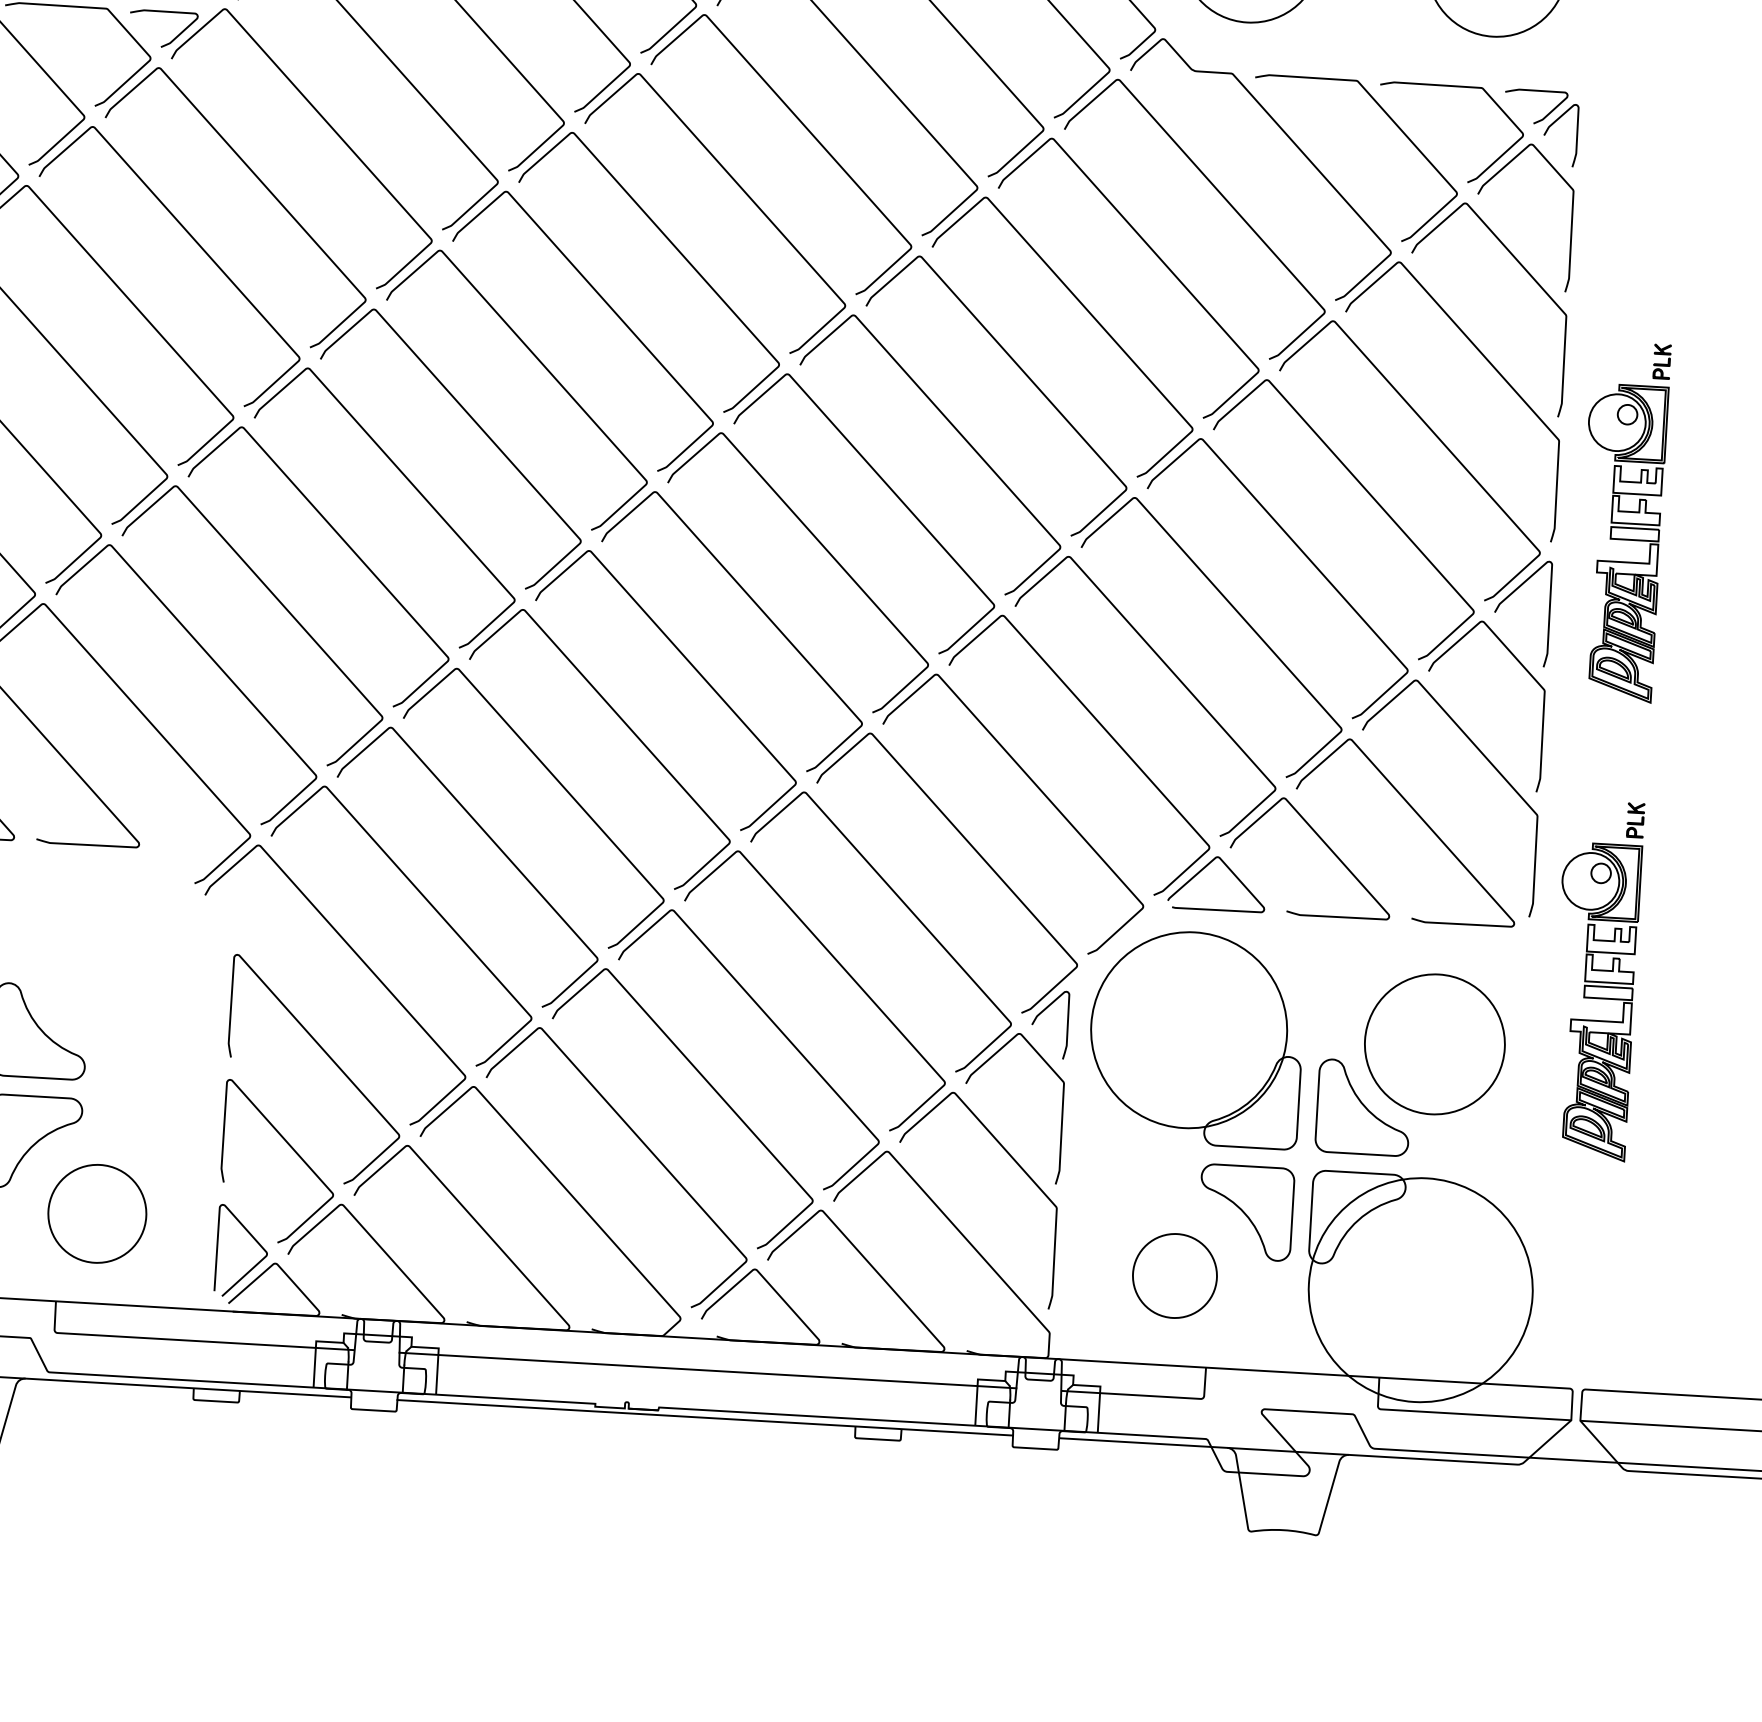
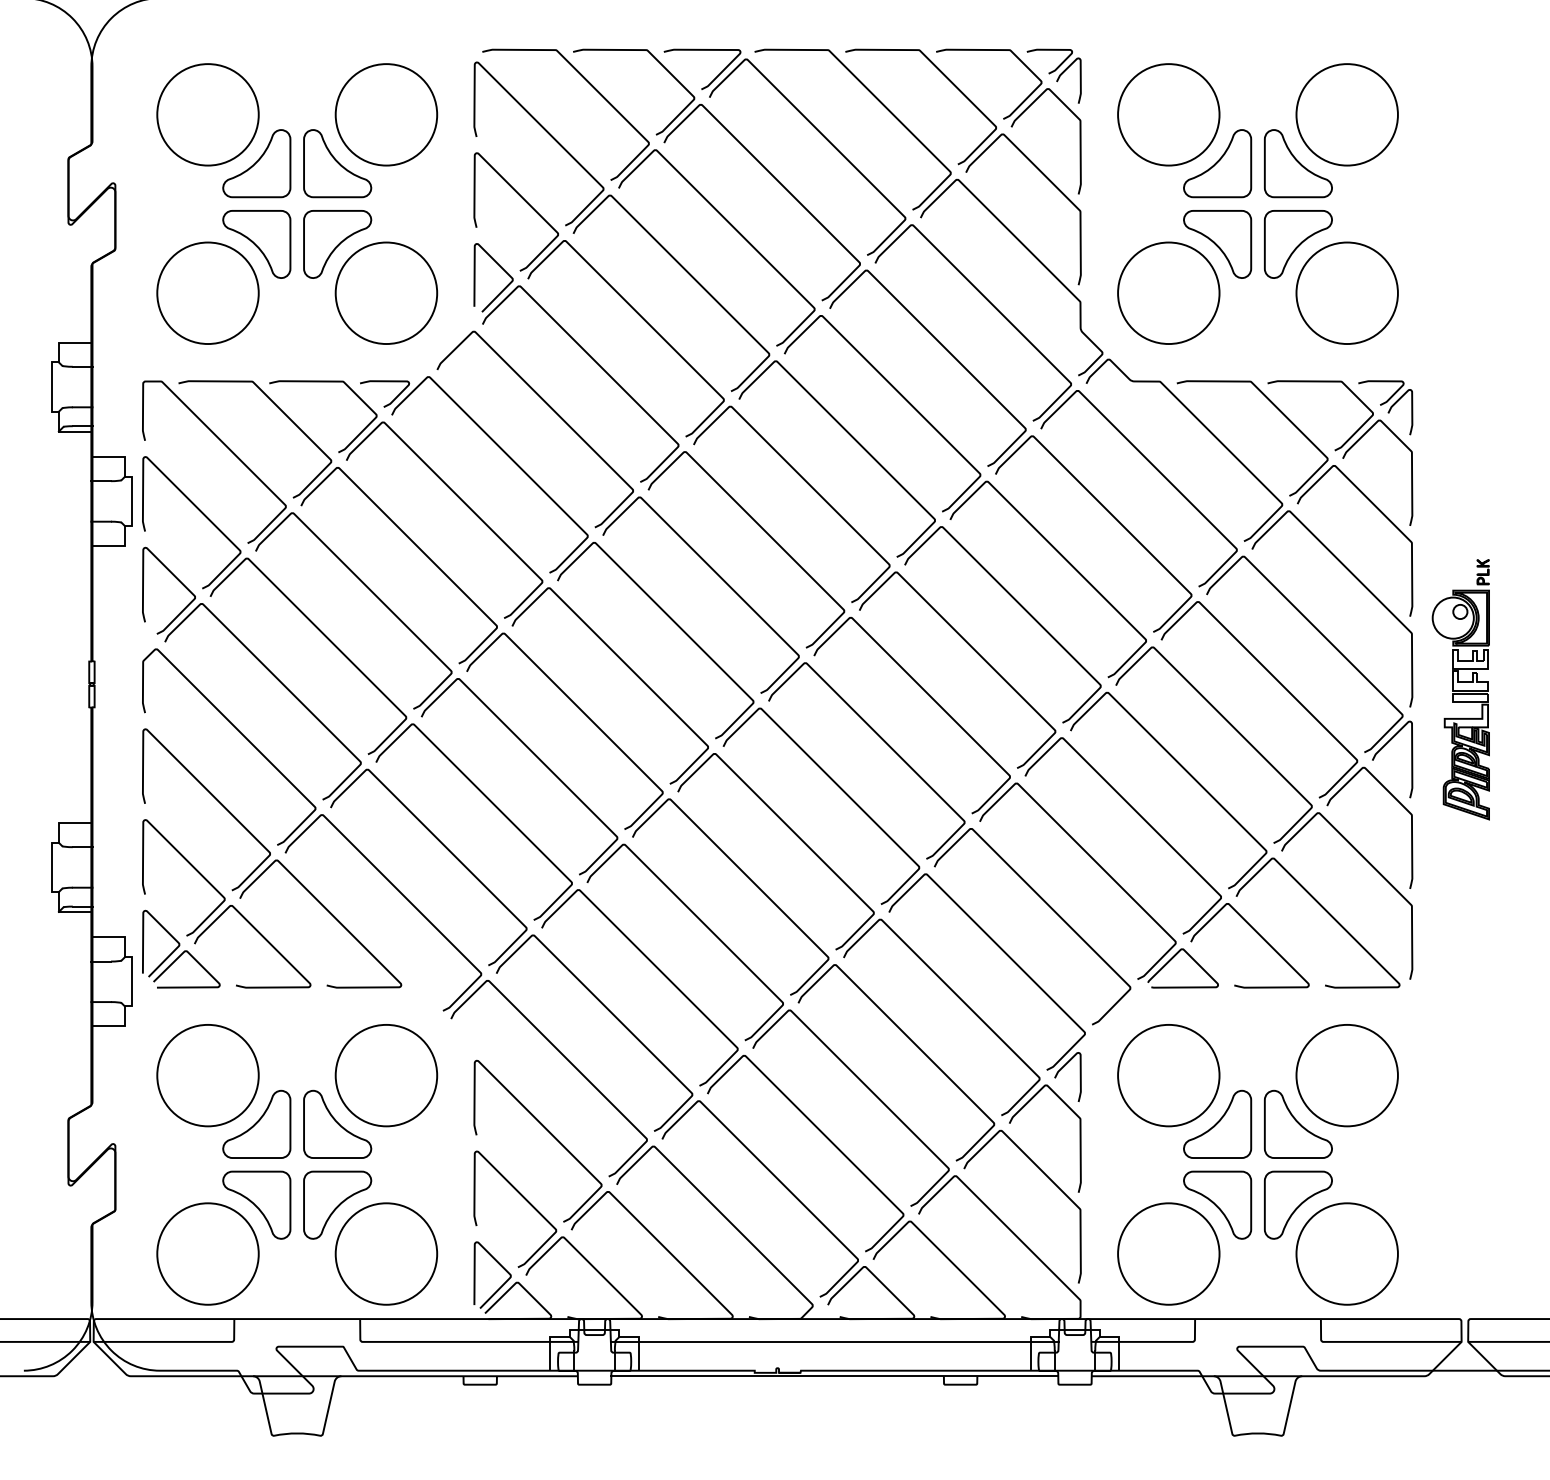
circle: (111, 967) -> (386, 1075), added
part: (1595, 980) -> (1460, 1022), removed
circle: (1188, 1030) -> (1168, 1075), size x0.71
circle: (97, 1213) -> (386, 1253), size x1.43
circle: (1174, 1275) -> (1168, 1253), size x1.67
circle: (1419, 1289) -> (1346, 1253), size x0.62

